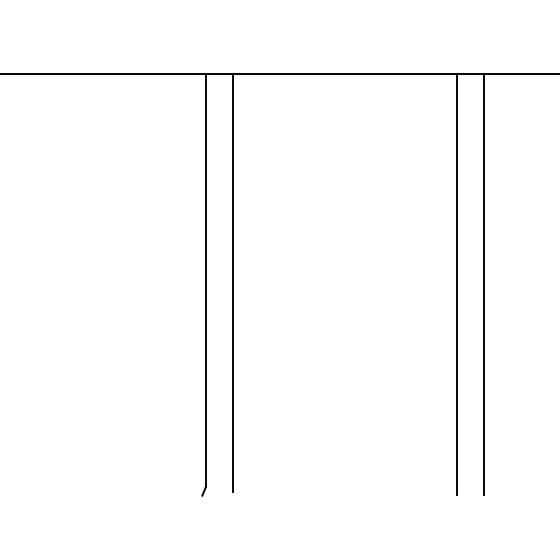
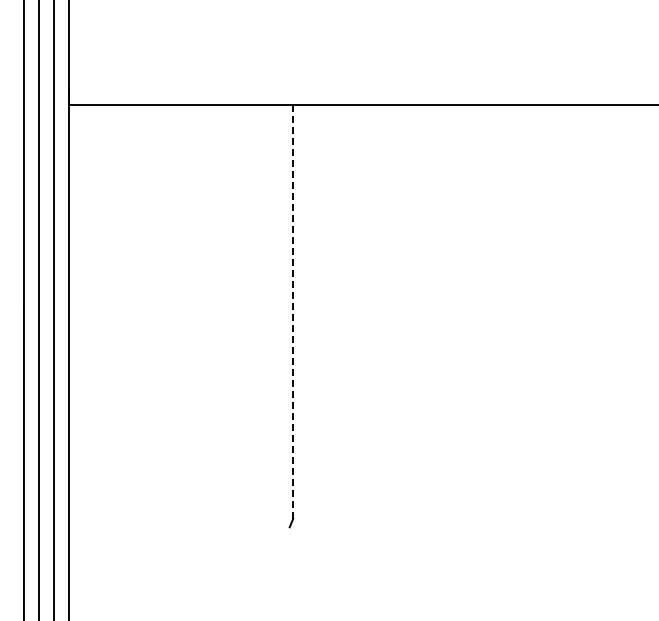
line: (206, 280) -> (293, 312), solid -> dashed
line: (233, 282) -> (320, 314), removed
line: (457, 283) -> (544, 315), removed
line: (484, 283) -> (571, 315), removed

